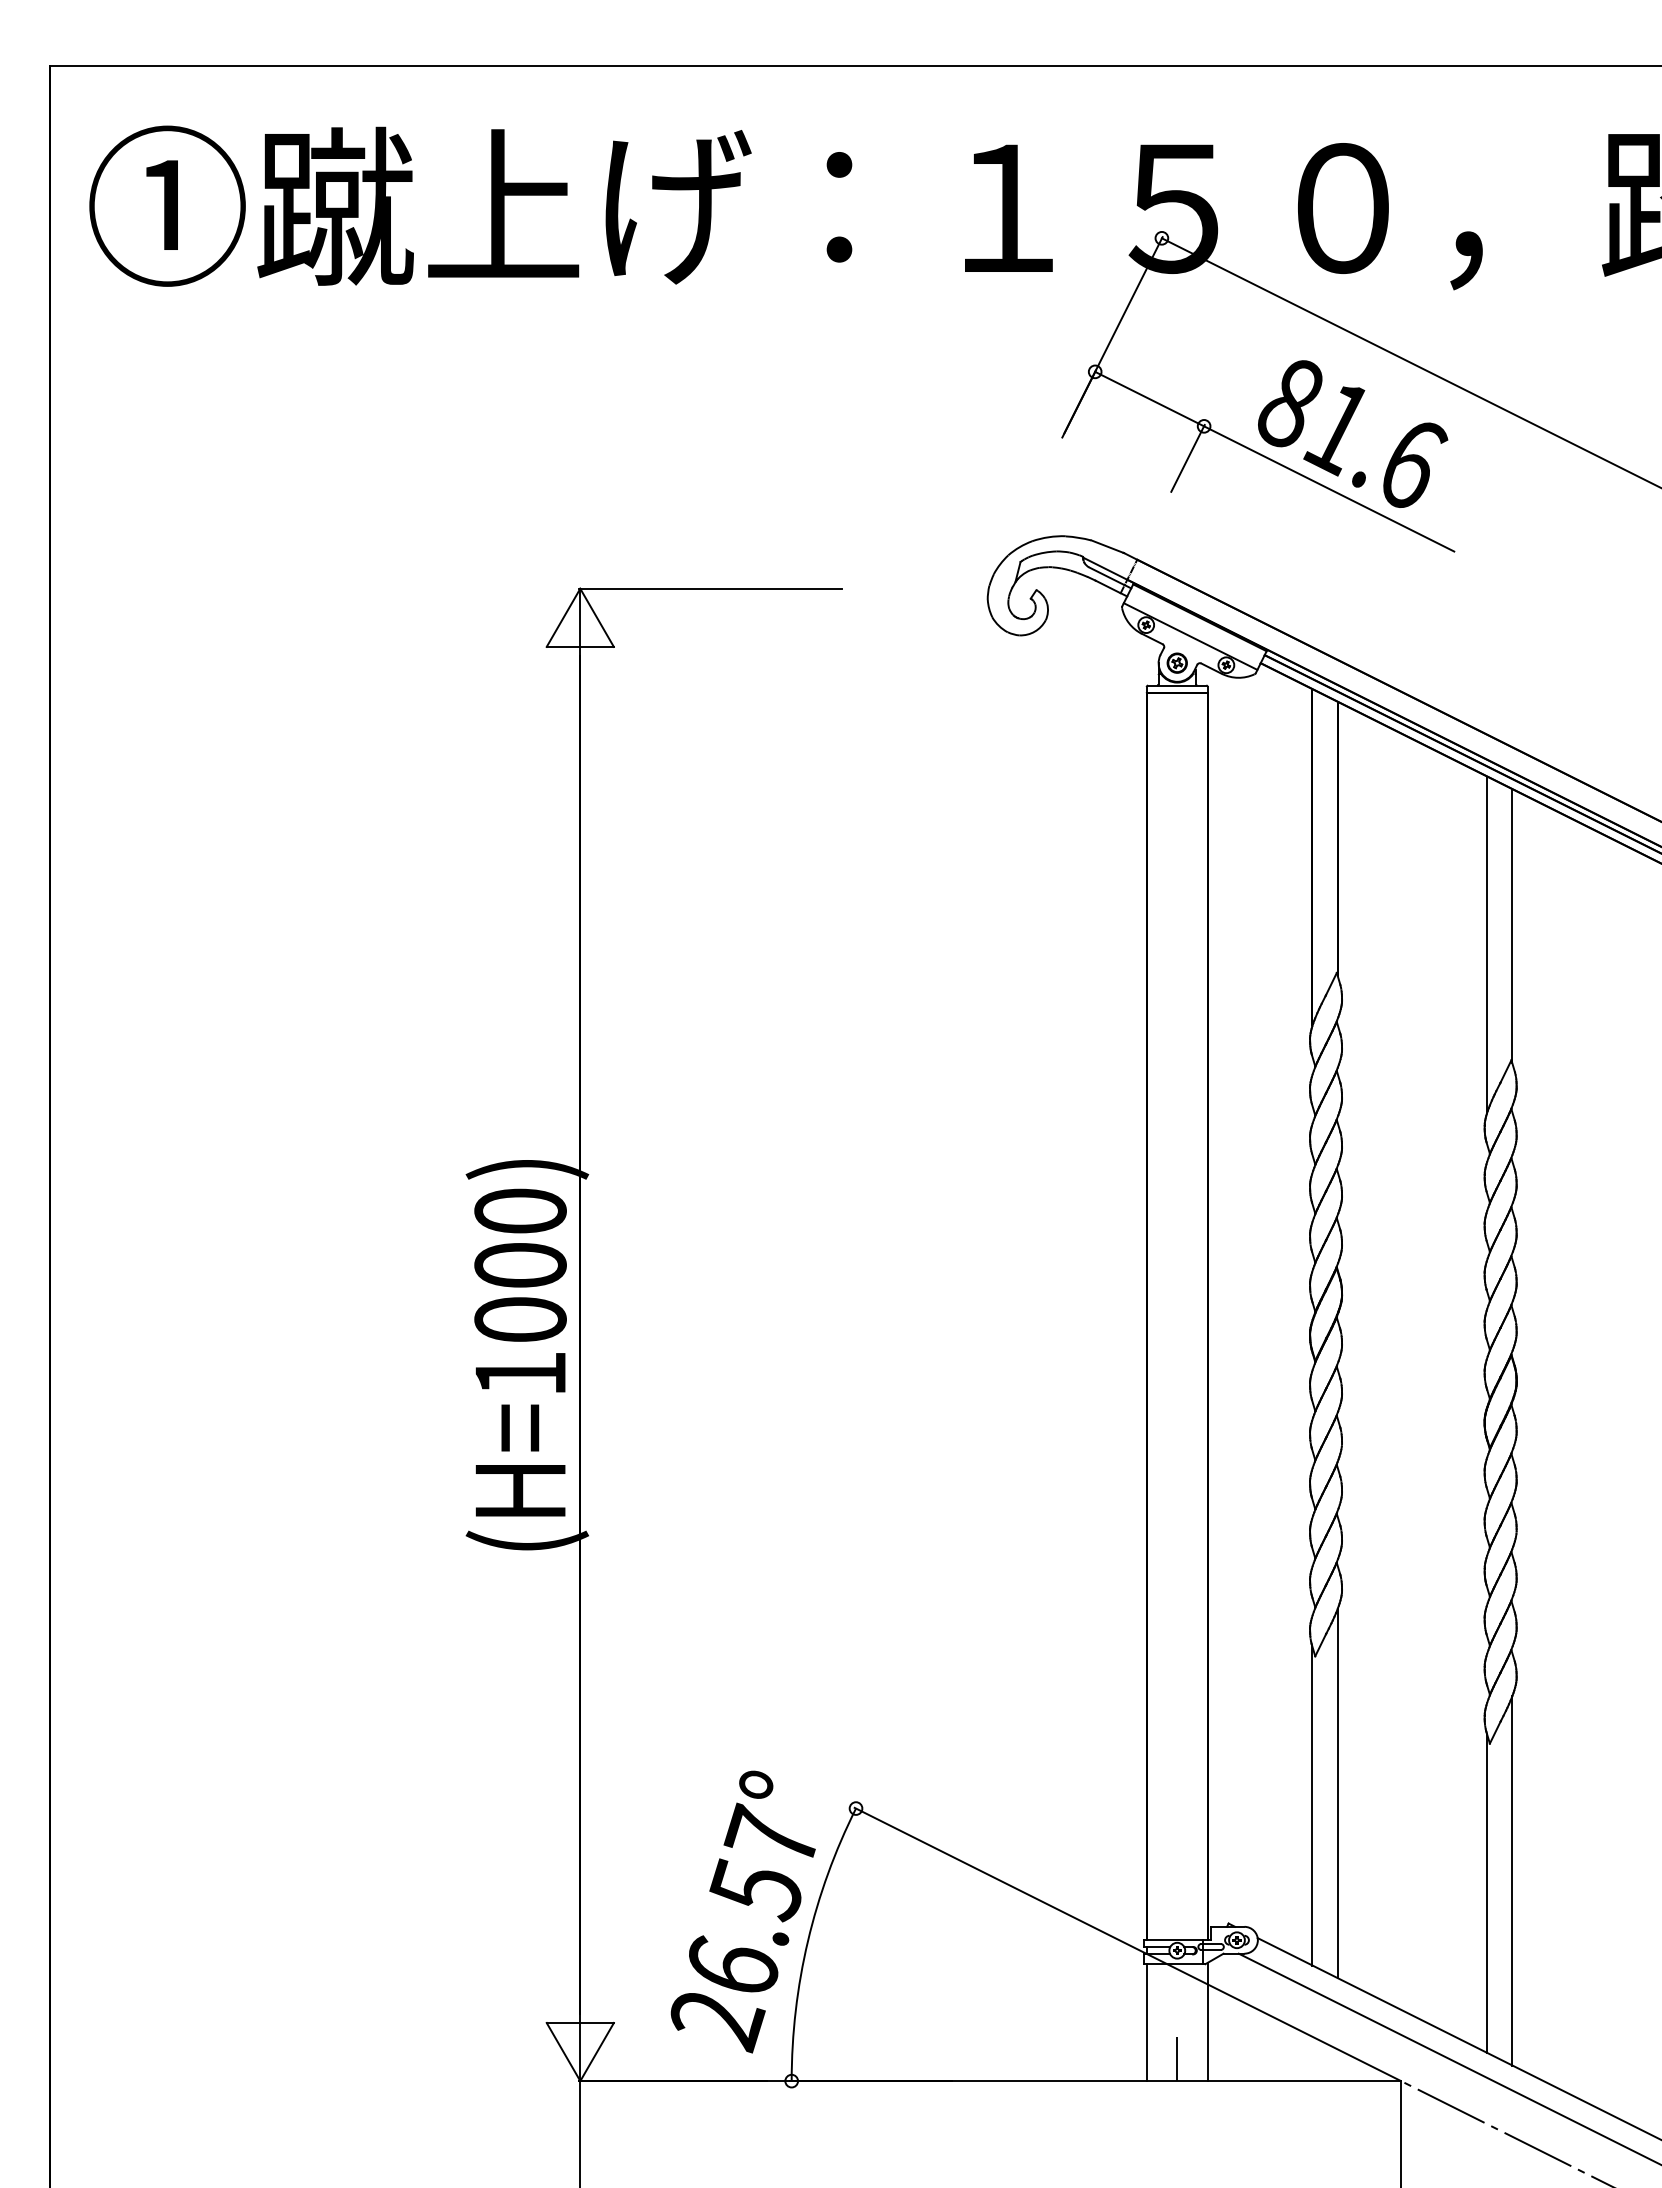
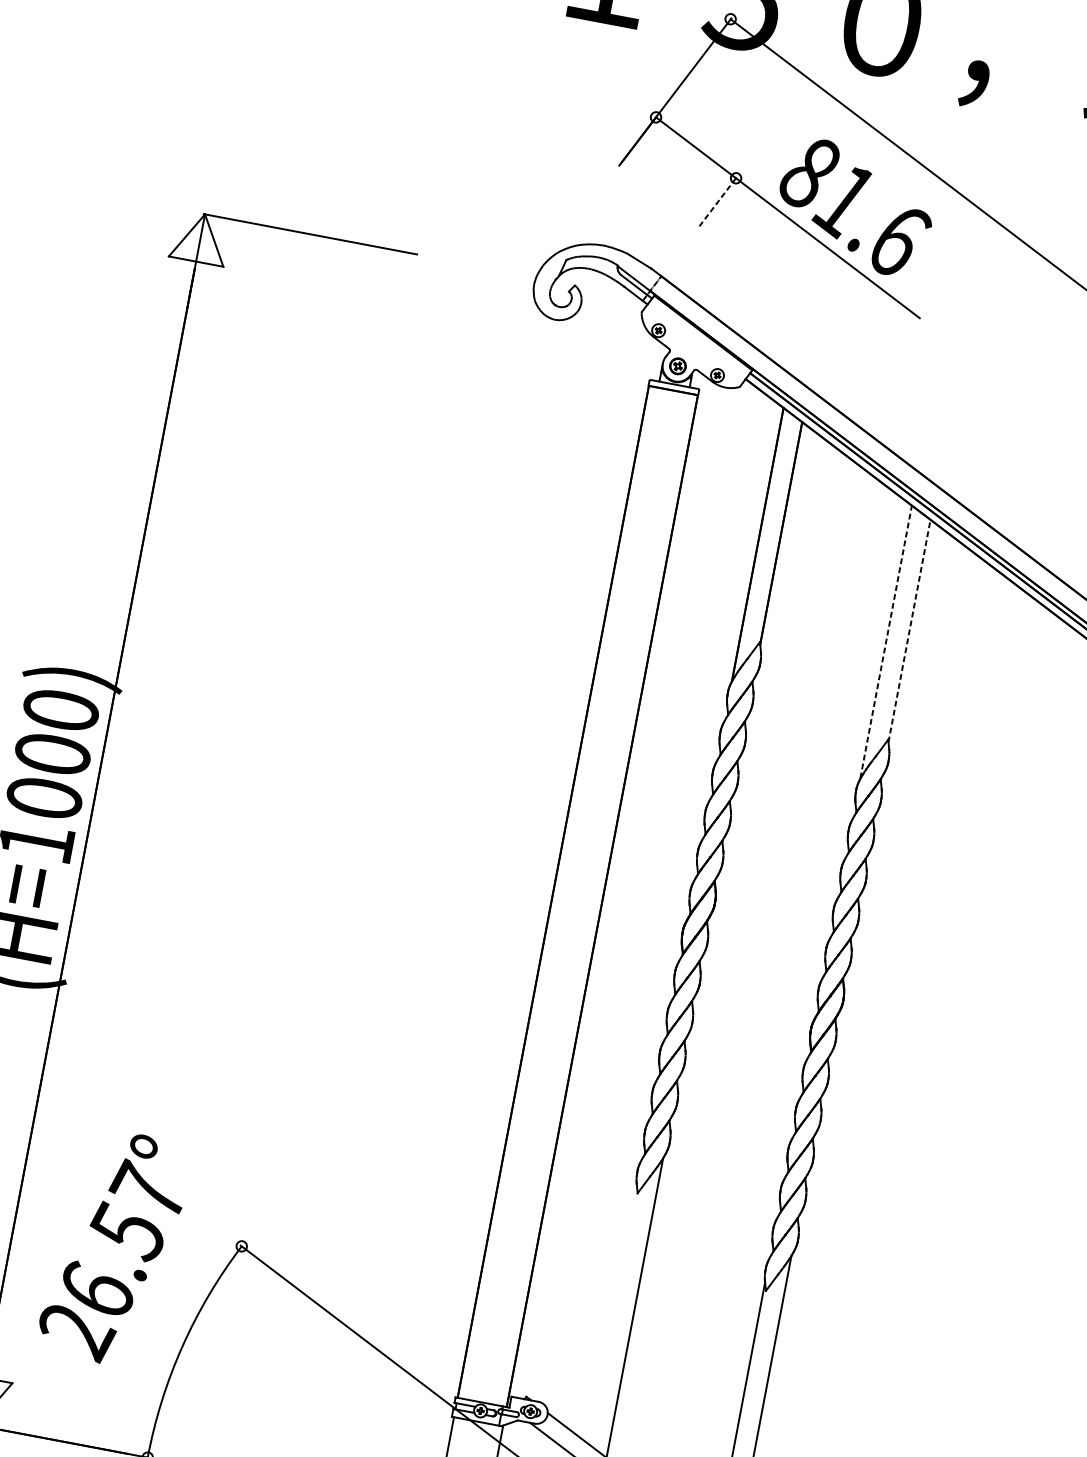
line: (1188, 457) -> (718, 201), solid -> dashed
line: (1190, 636) -> (692, 346), removed
line: (1512, 925) -> (909, 630), solid -> dashed
line: (1486, 944) -> (885, 641), solid -> dashed
line: (1312, 1805) -> (612, 1313), removed
text: (742, 1911) -> (113, 1247), moved

